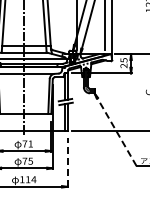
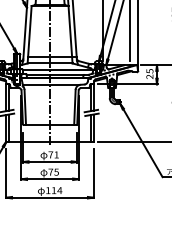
line: (115, 130) -> (141, 141), dashed -> solid
line: (67, 162) -> (93, 173), dashed -> solid

